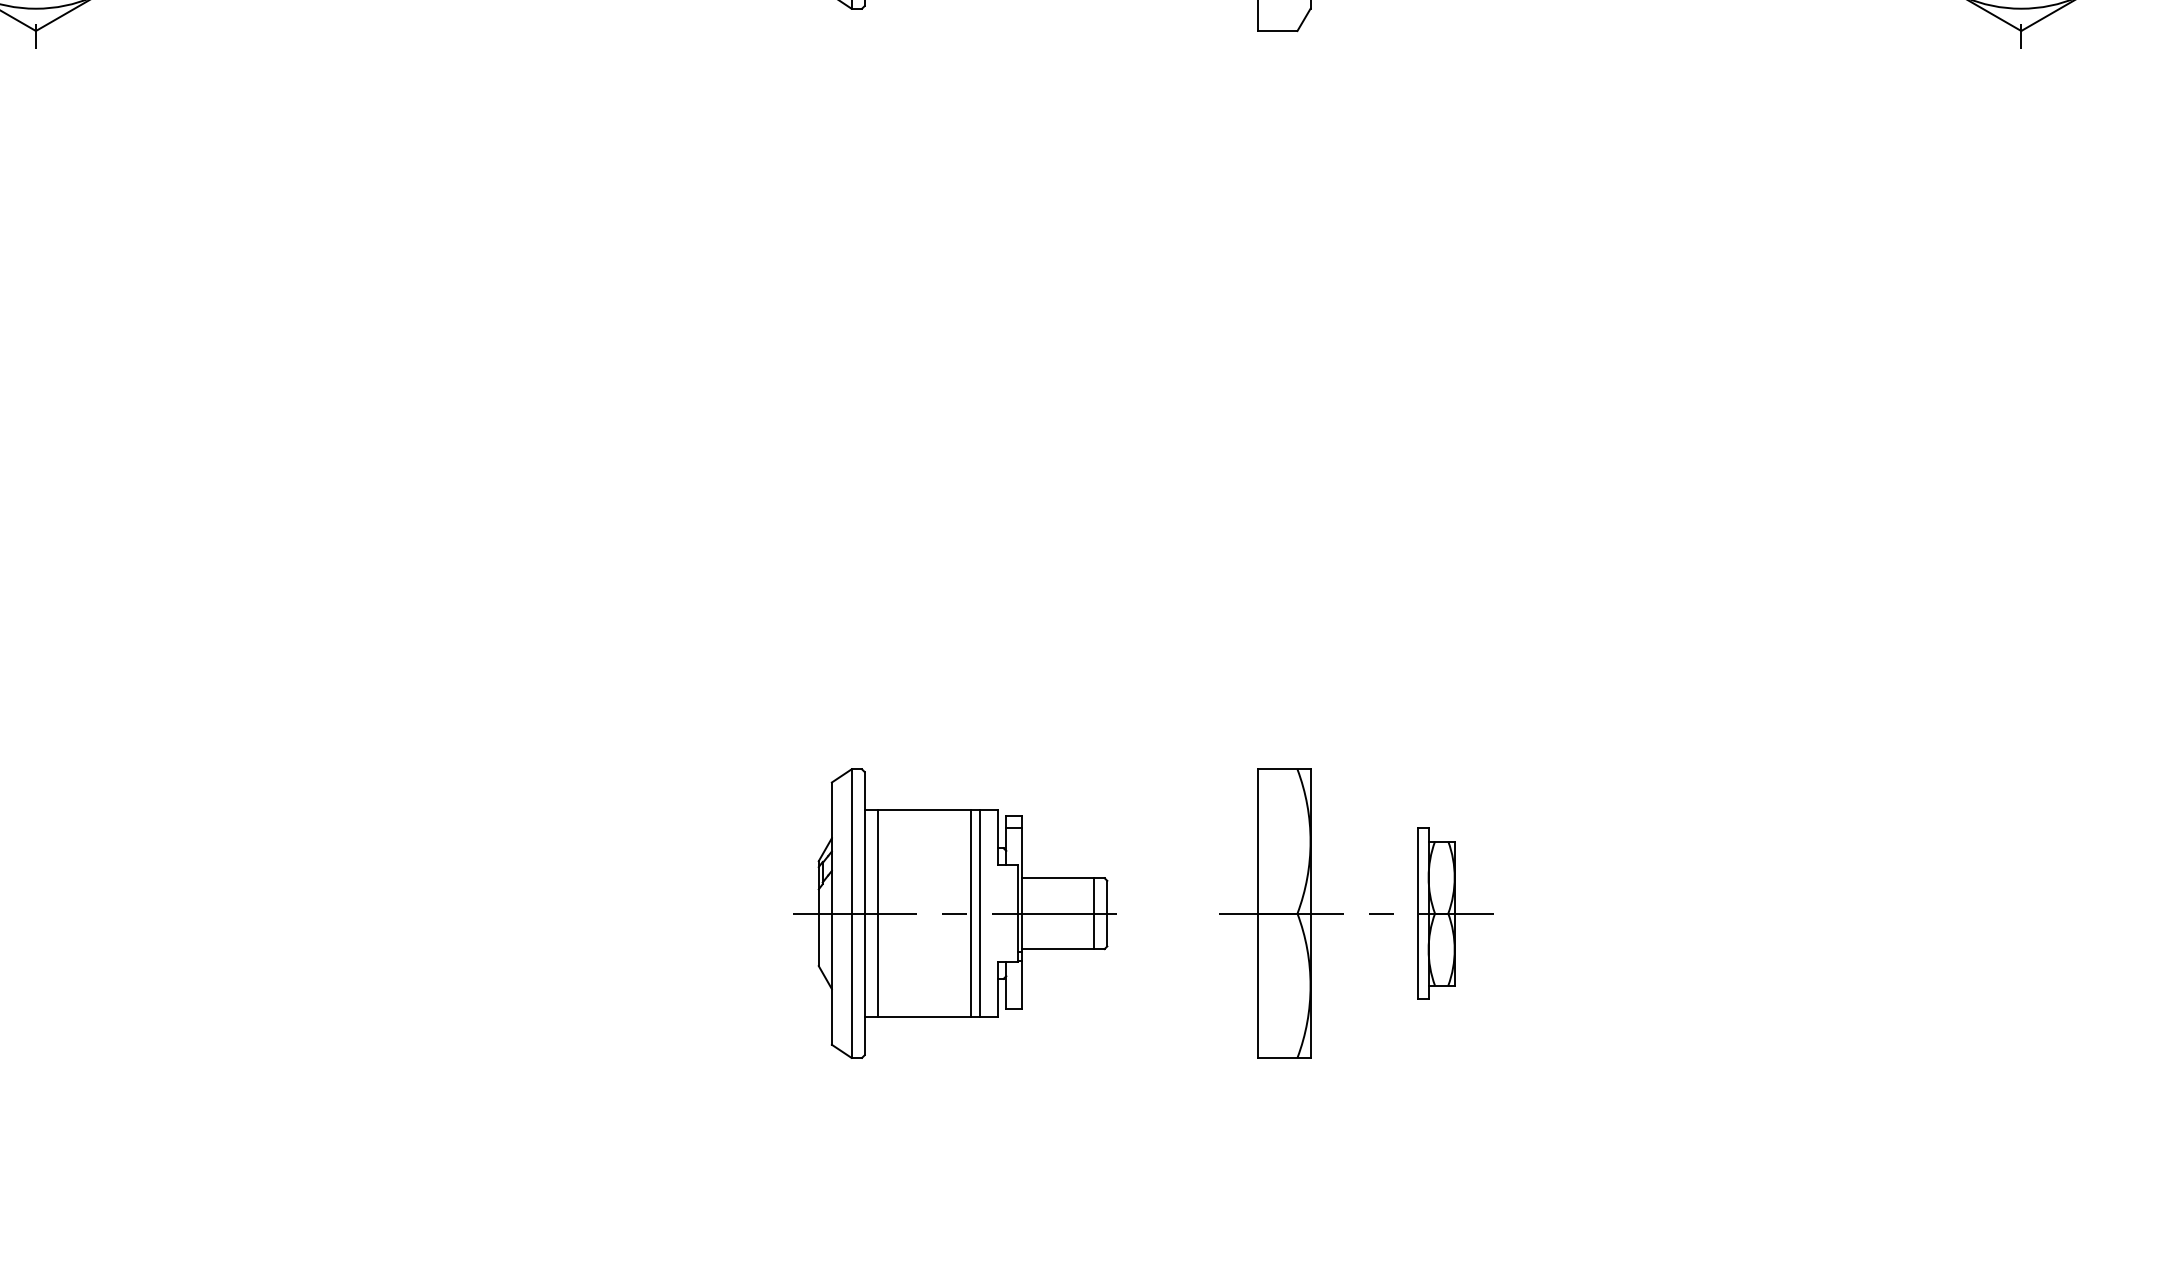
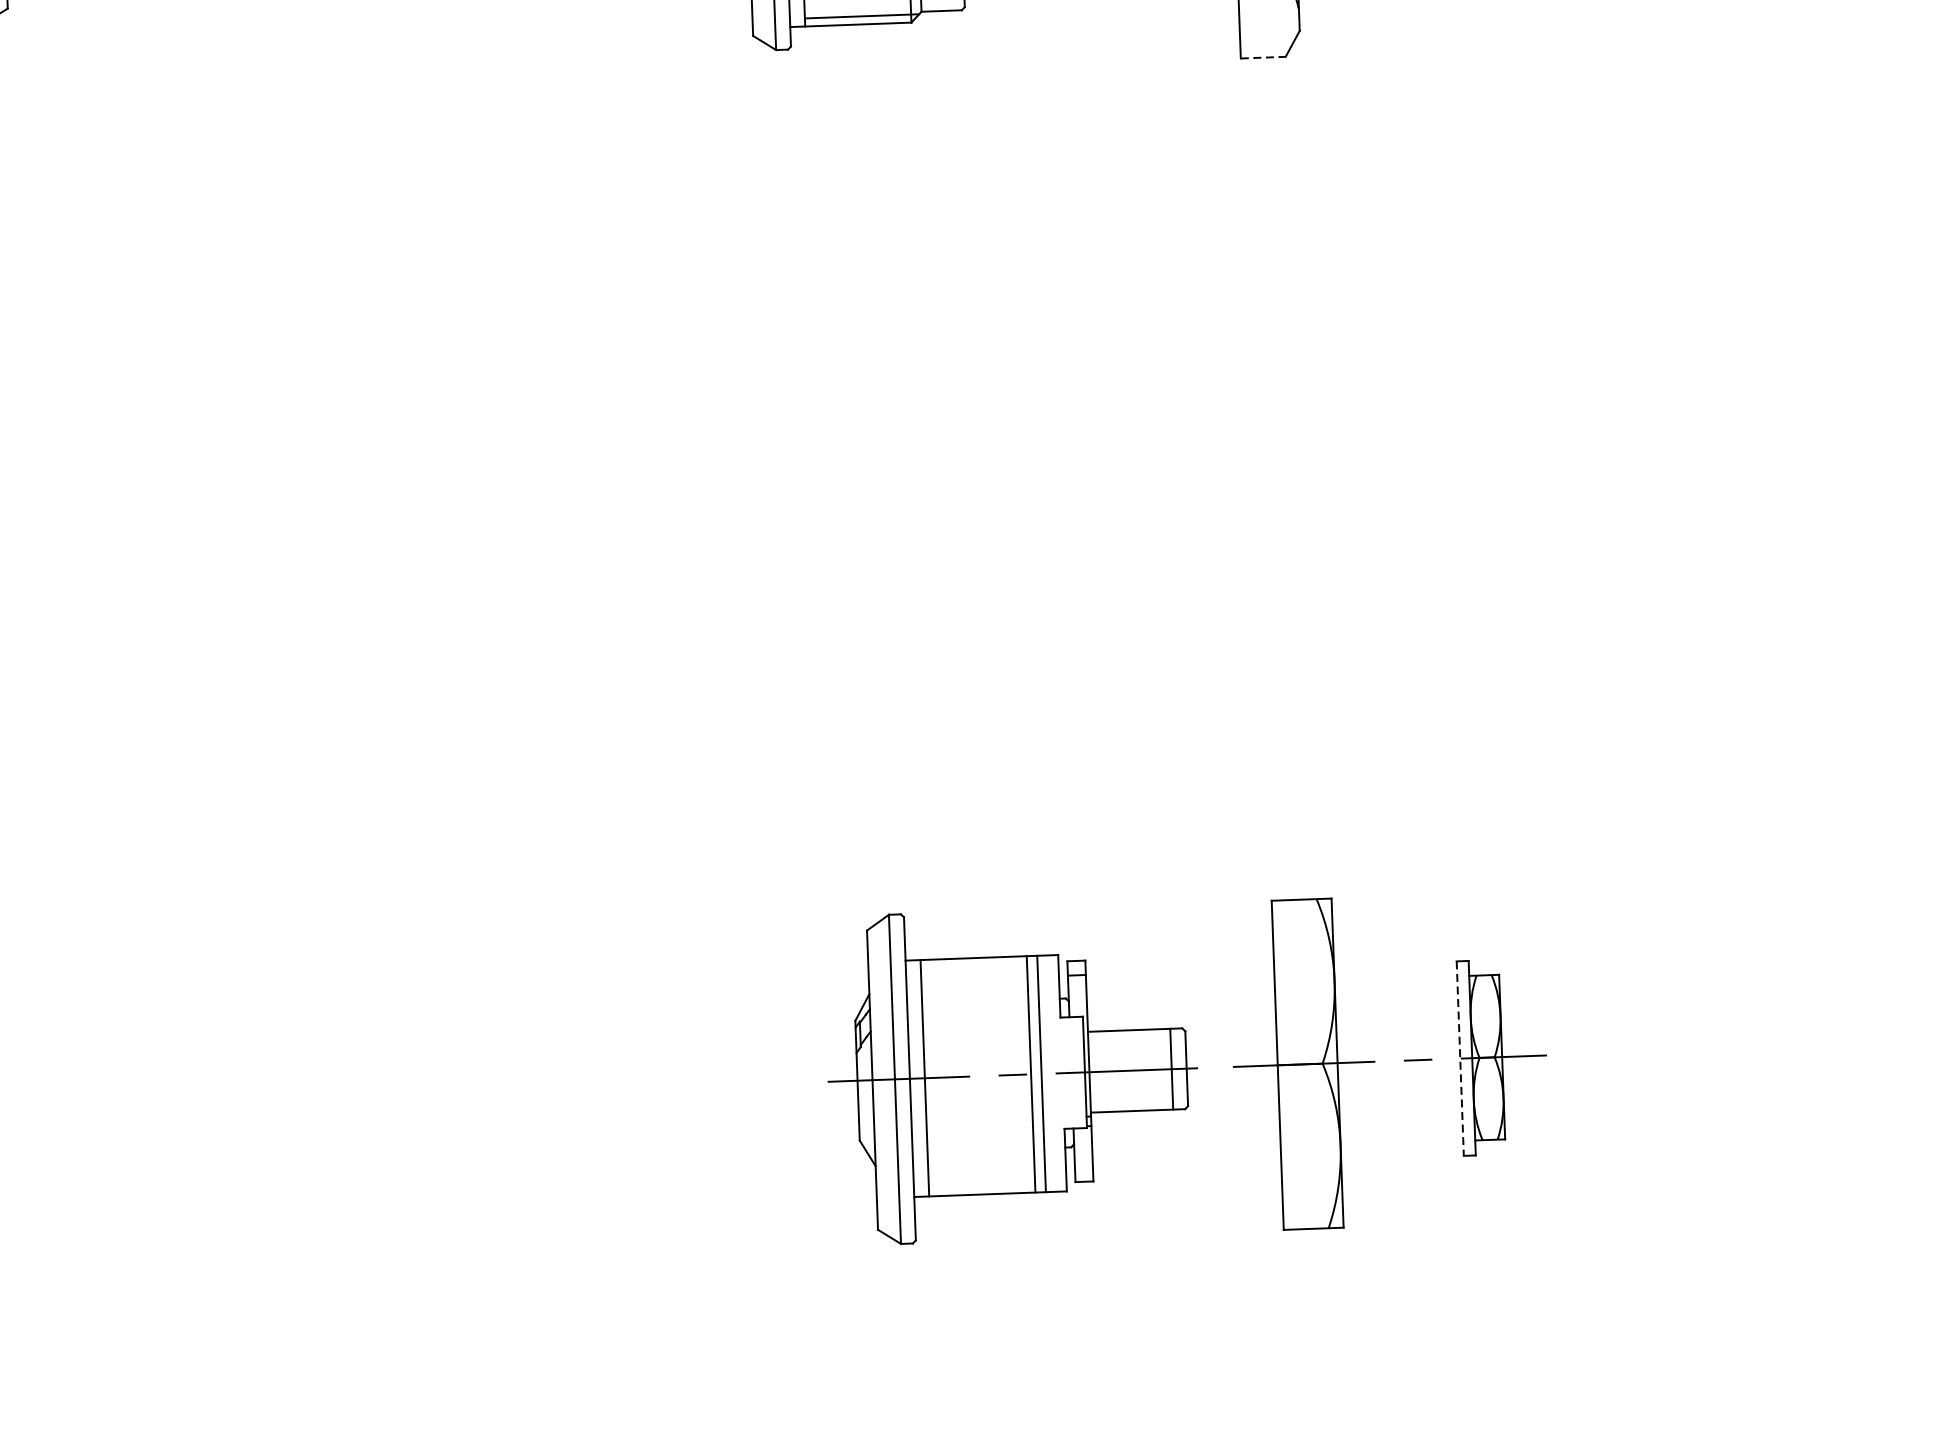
line: (1277, 31) -> (1262, 58), solid -> dashed
part: (954, 913) -> (1012, 1074), moved
line: (1418, 914) -> (1460, 1059), solid -> dashed

